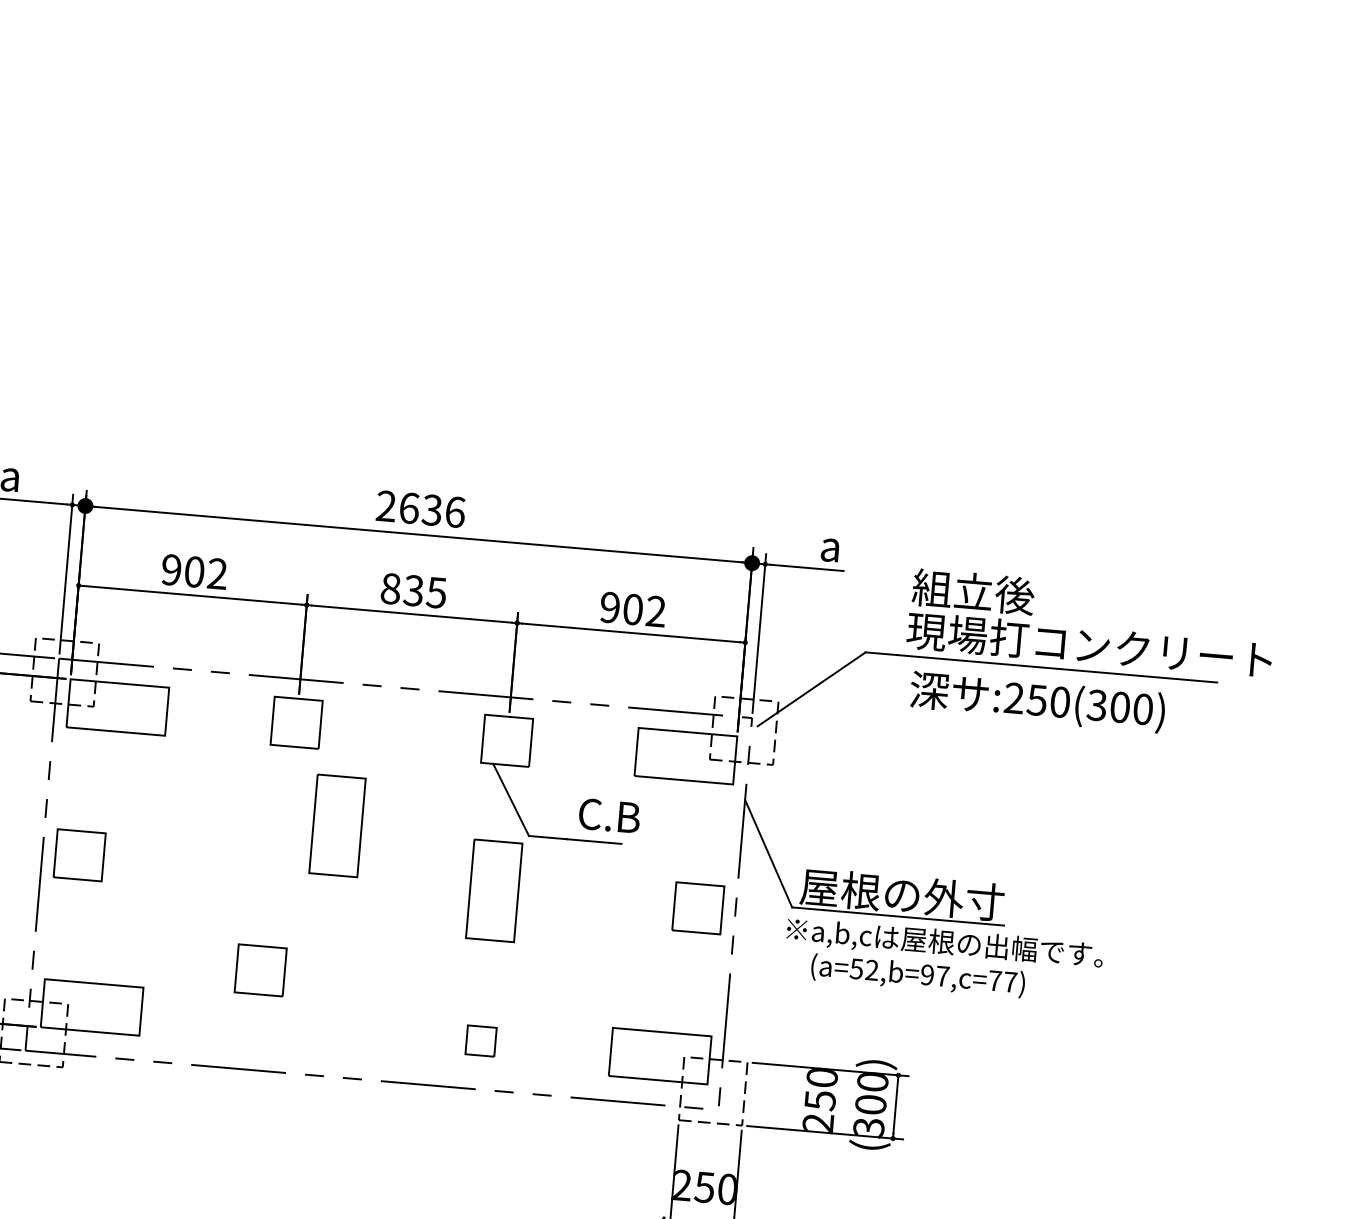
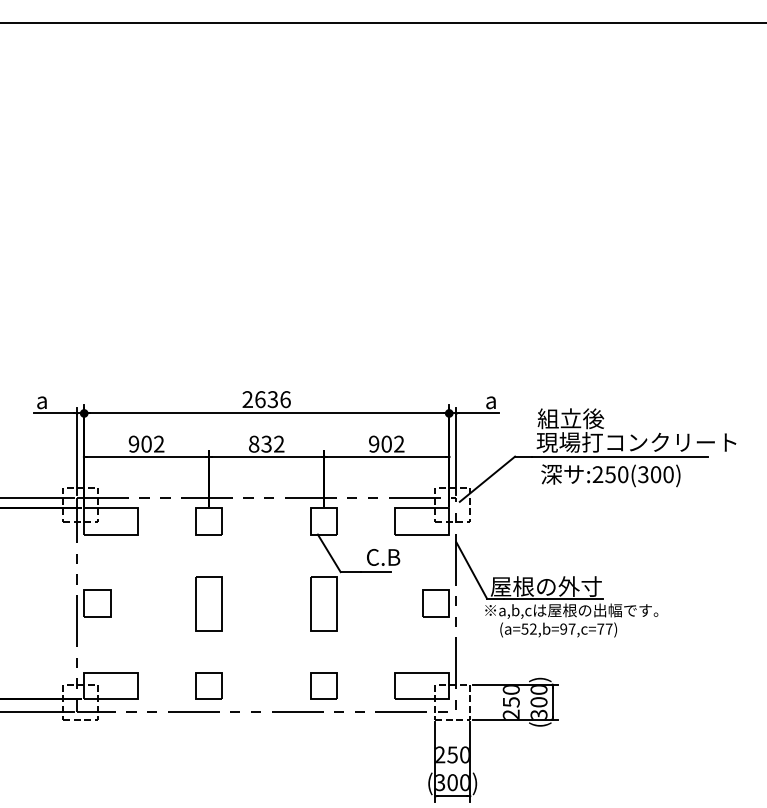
text: (435, 591) -> (278, 443), 835 -> 832
part: (336, 825) -> (208, 603), moved
part: (259, 970) -> (208, 685), moved
part: (479, 1040) -> (323, 685), size x1.67

